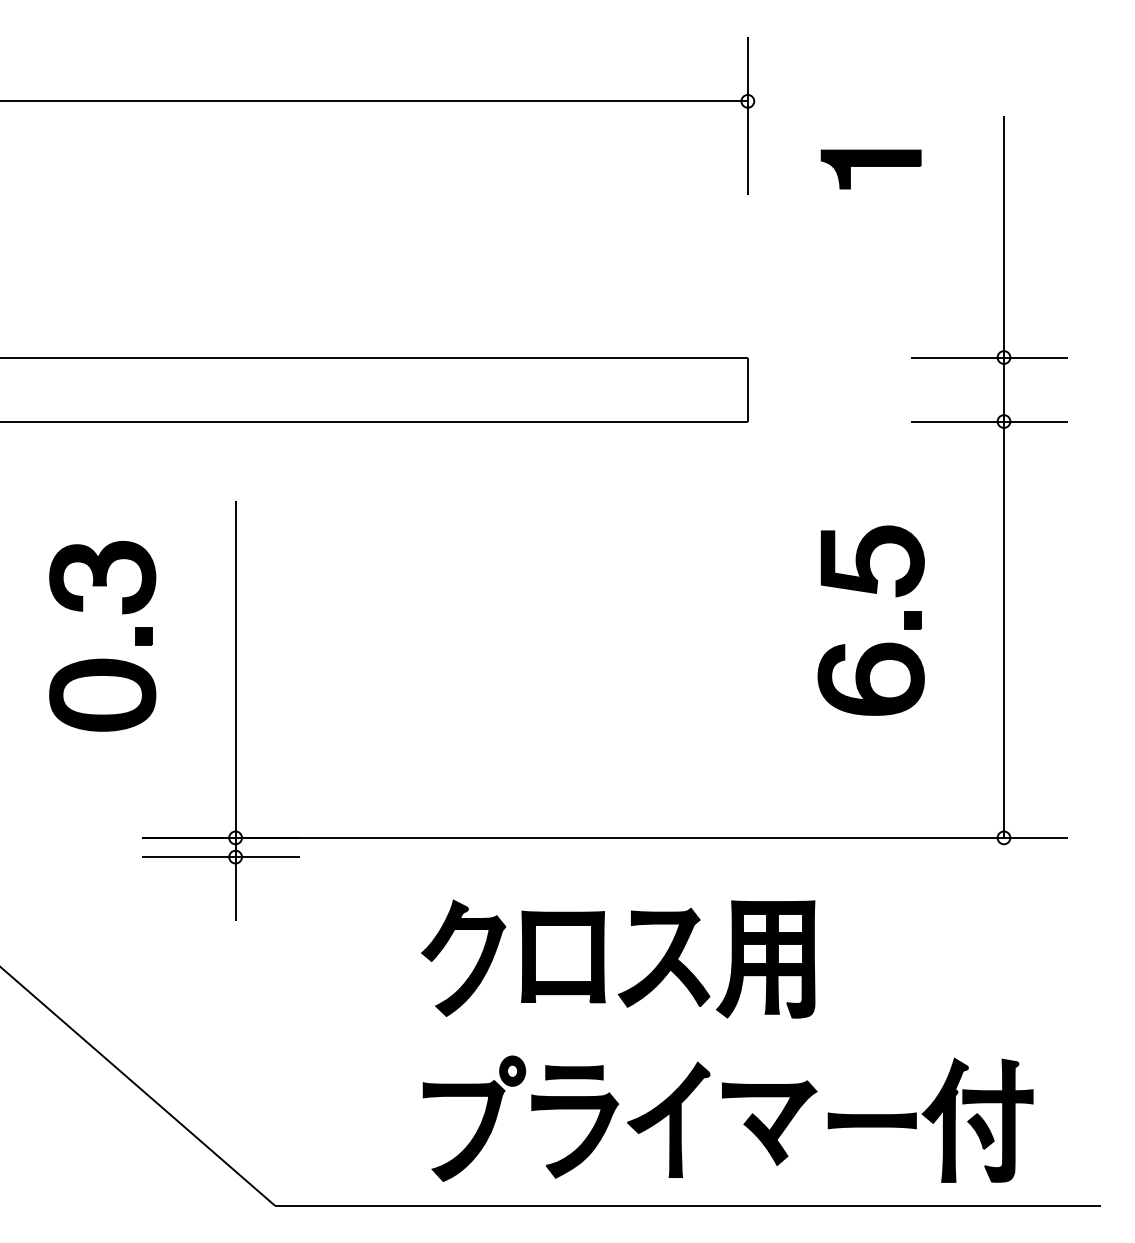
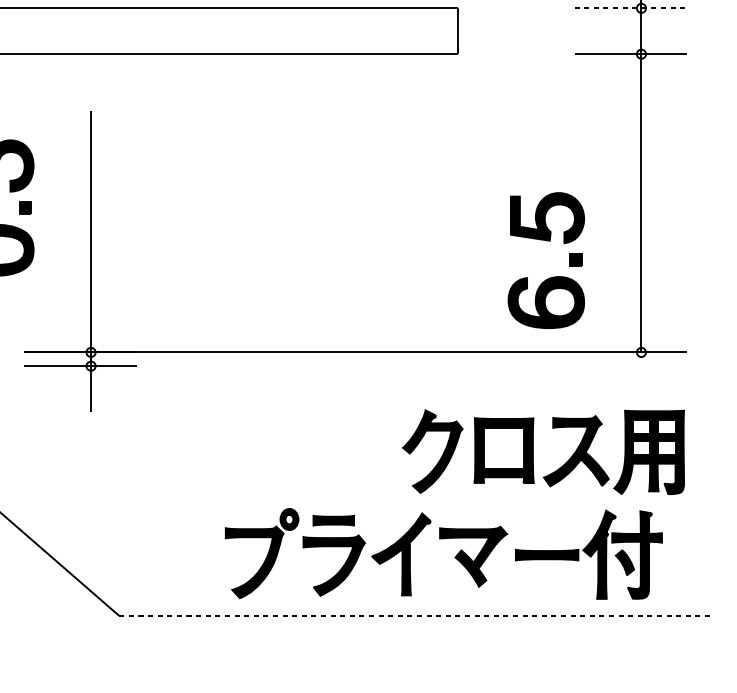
line: (989, 357) -> (631, 8), solid -> dashed
part: (879, 643) -> (552, 276), moved
part: (604, 958) -> (533, 451), moved
line: (688, 1205) -> (415, 615), solid -> dashed

